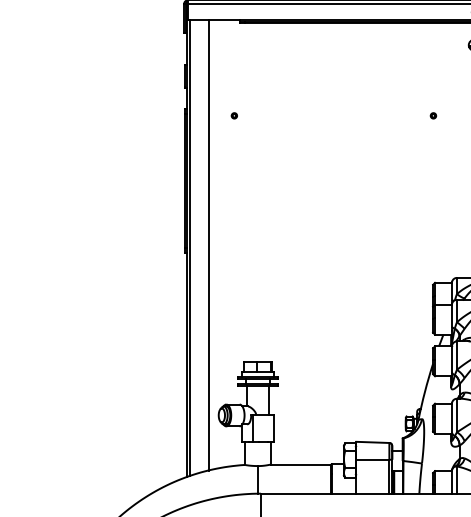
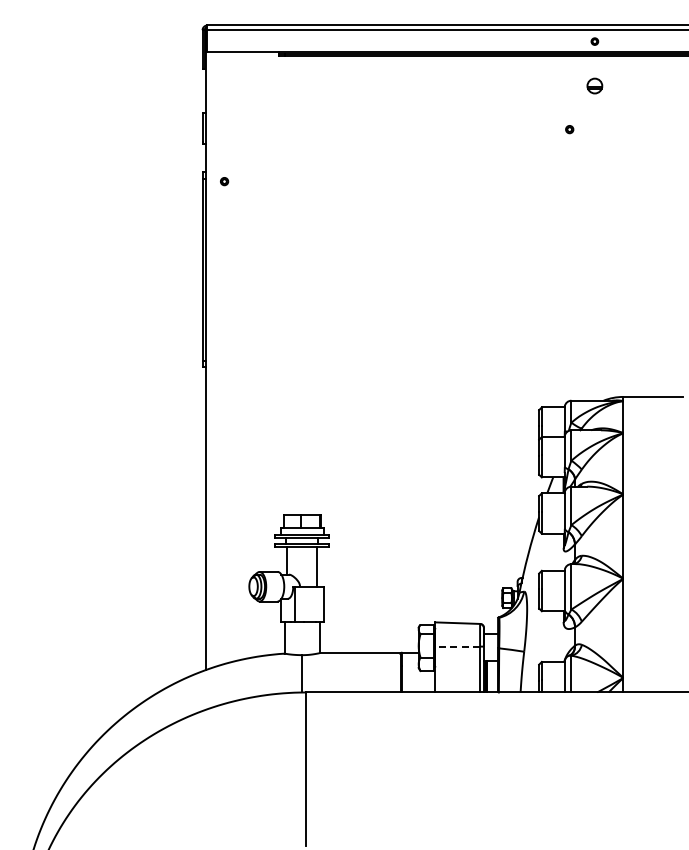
part: (234, 115) -> (224, 181), moved
part: (433, 115) -> (569, 129), moved
line: (208, 245) -> (235, 356), removed
line: (190, 247) -> (210, 359), removed
line: (372, 459) -> (457, 646), solid -> dashed

